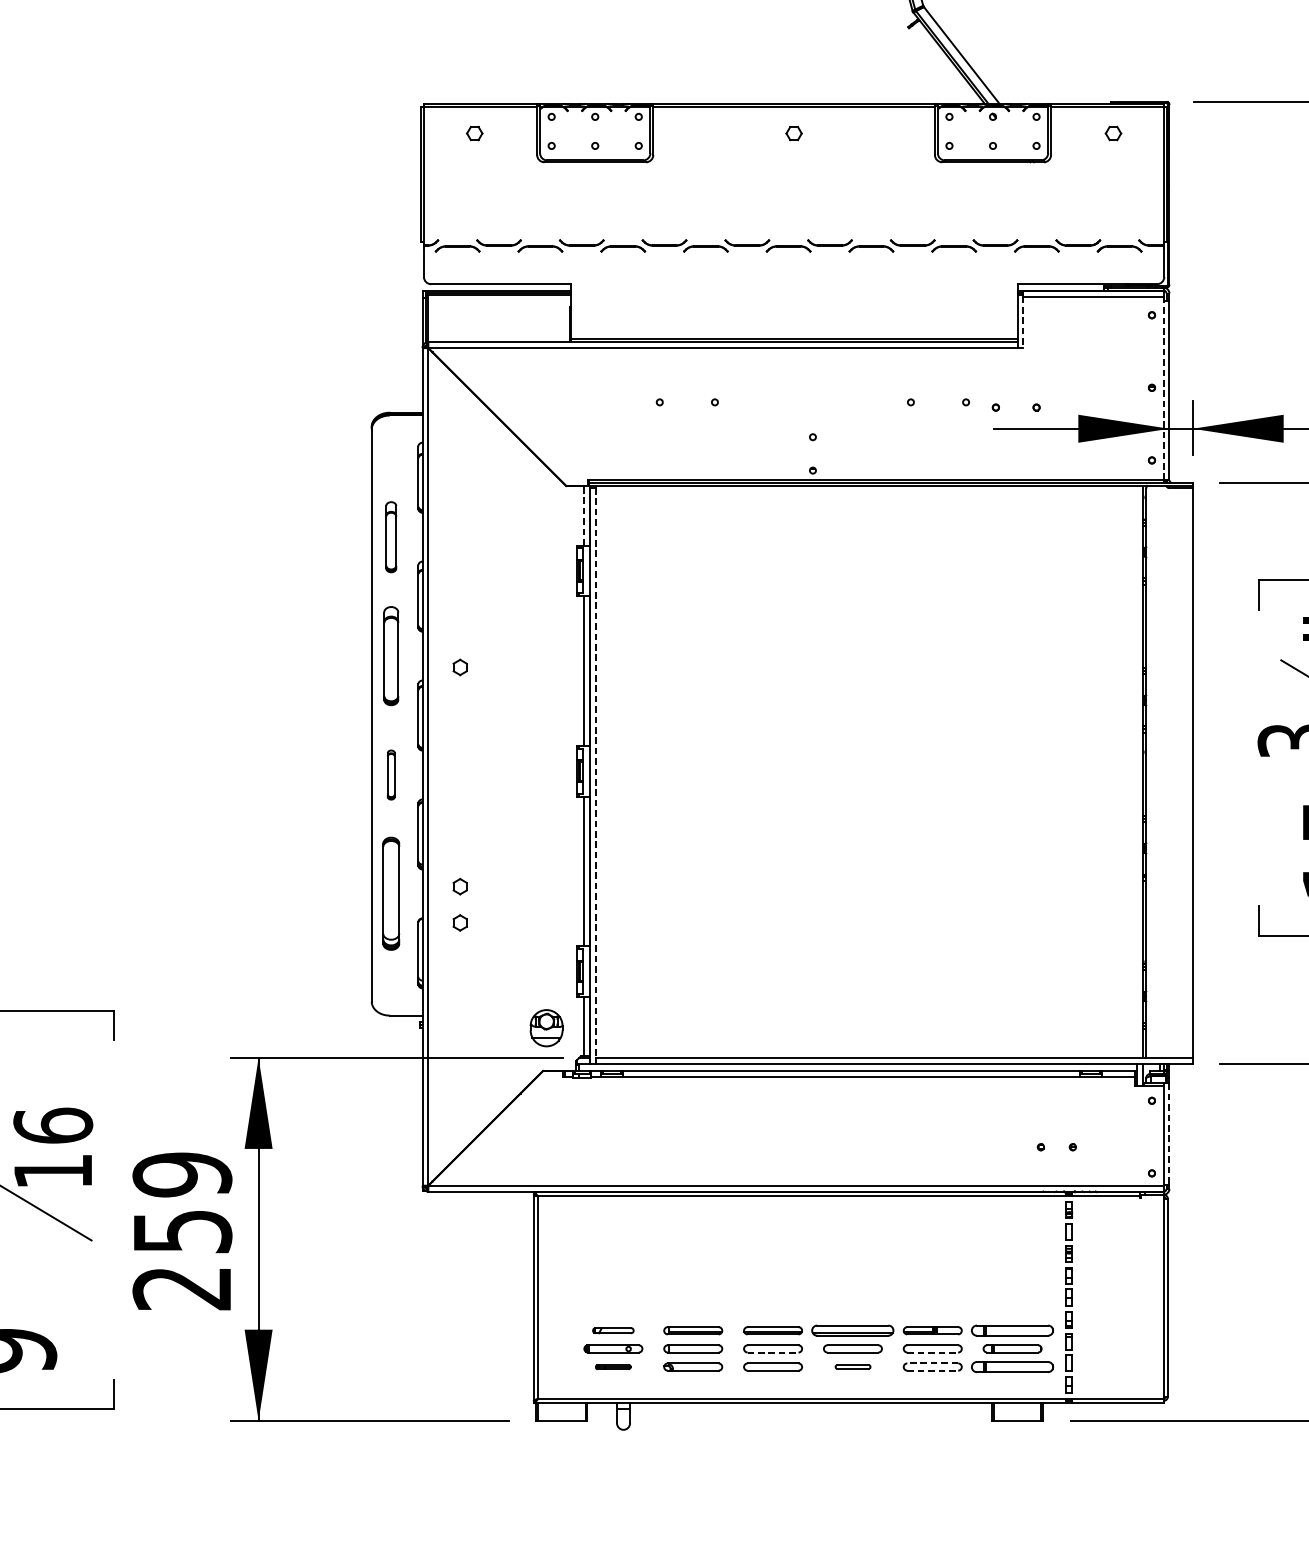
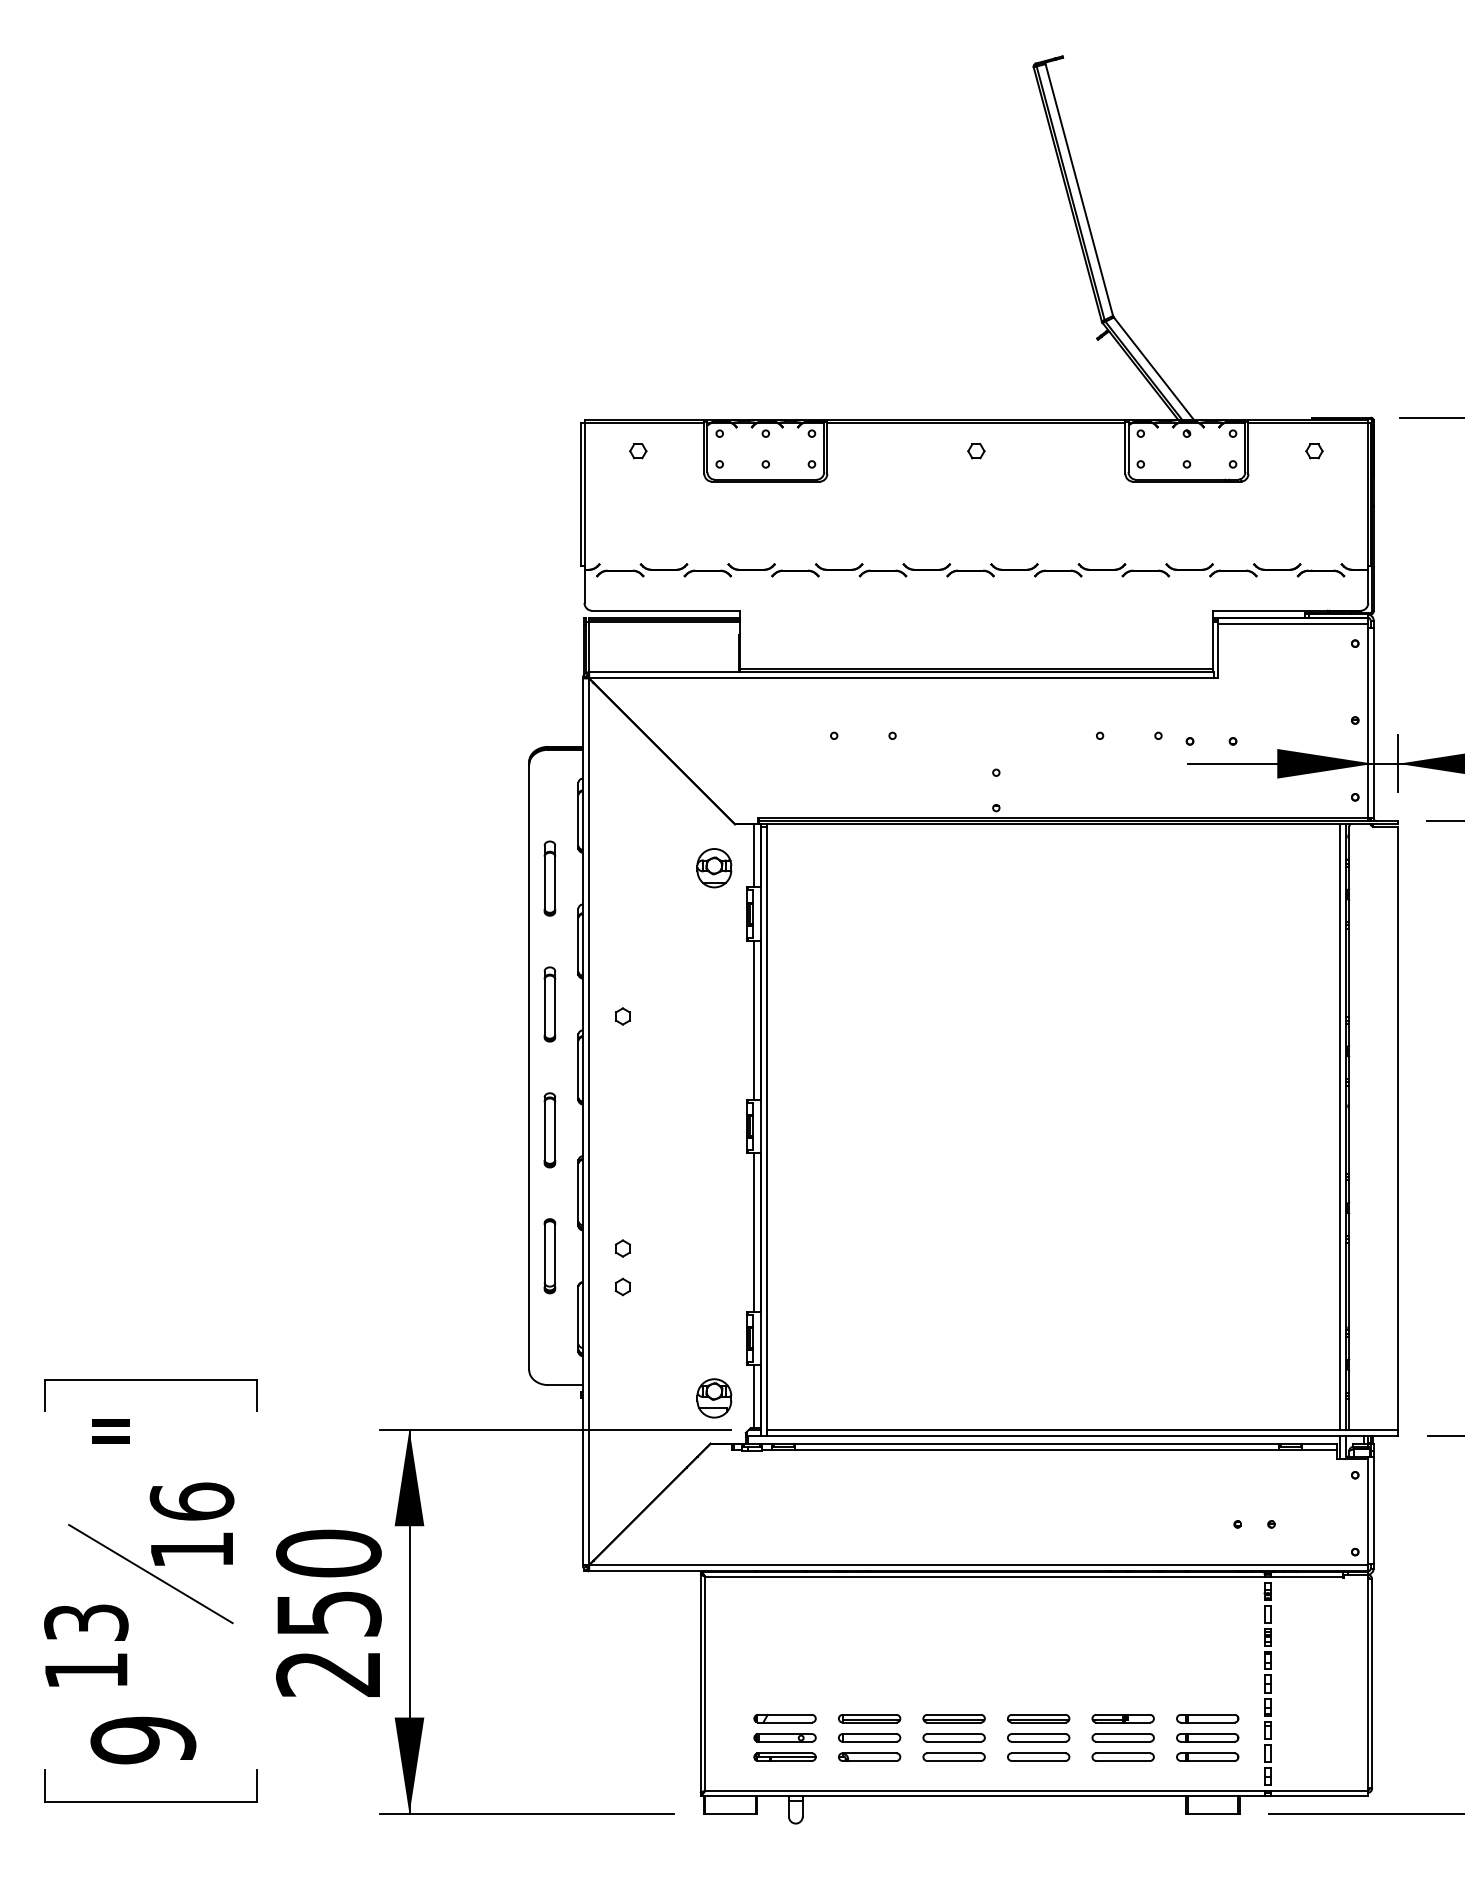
line: (1022, 322) -> (1218, 651), dashed -> solid
line: (1163, 387) -> (1367, 720), dashed -> solid
line: (584, 515) -> (754, 855), dashed -> solid
part: (546, 527) -> (714, 868), added
part: (390, 656) -> (549, 1004), size x0.71
line: (1137, 771) -> (1339, 1126), added
part: (390, 775) -> (549, 1130), size x1.43
line: (595, 776) -> (766, 1131), dashed -> solid
part: (390, 894) -> (549, 1256), size x0.62
line: (1169, 1134) -> (1373, 1510), dashed -> solid
text: (182, 1174) -> (328, 1553), 259 -> 250
part: (612, 1330) -> (784, 1718), size x1.43
part: (852, 1330) -> (1038, 1718), size x0.71
part: (1012, 1330) -> (1207, 1718), size x0.71
line: (773, 1352) -> (954, 1741), dashed -> solid
line: (933, 1352) -> (1123, 1741), dashed -> solid
line: (933, 1363) -> (1123, 1753), dashed -> solid
part: (612, 1366) -> (784, 1756), size x1.67
part: (852, 1366) -> (1038, 1756), size x1.67
part: (1012, 1366) -> (1207, 1756), size x0.71
line: (933, 1370) -> (1123, 1760), dashed -> solid

